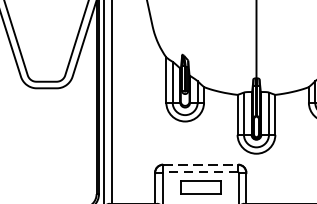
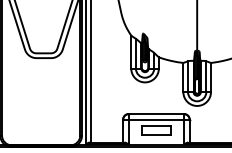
line: (200, 164) -> (156, 113), dashed -> solid
line: (199, 172) -> (155, 119), dashed -> solid

